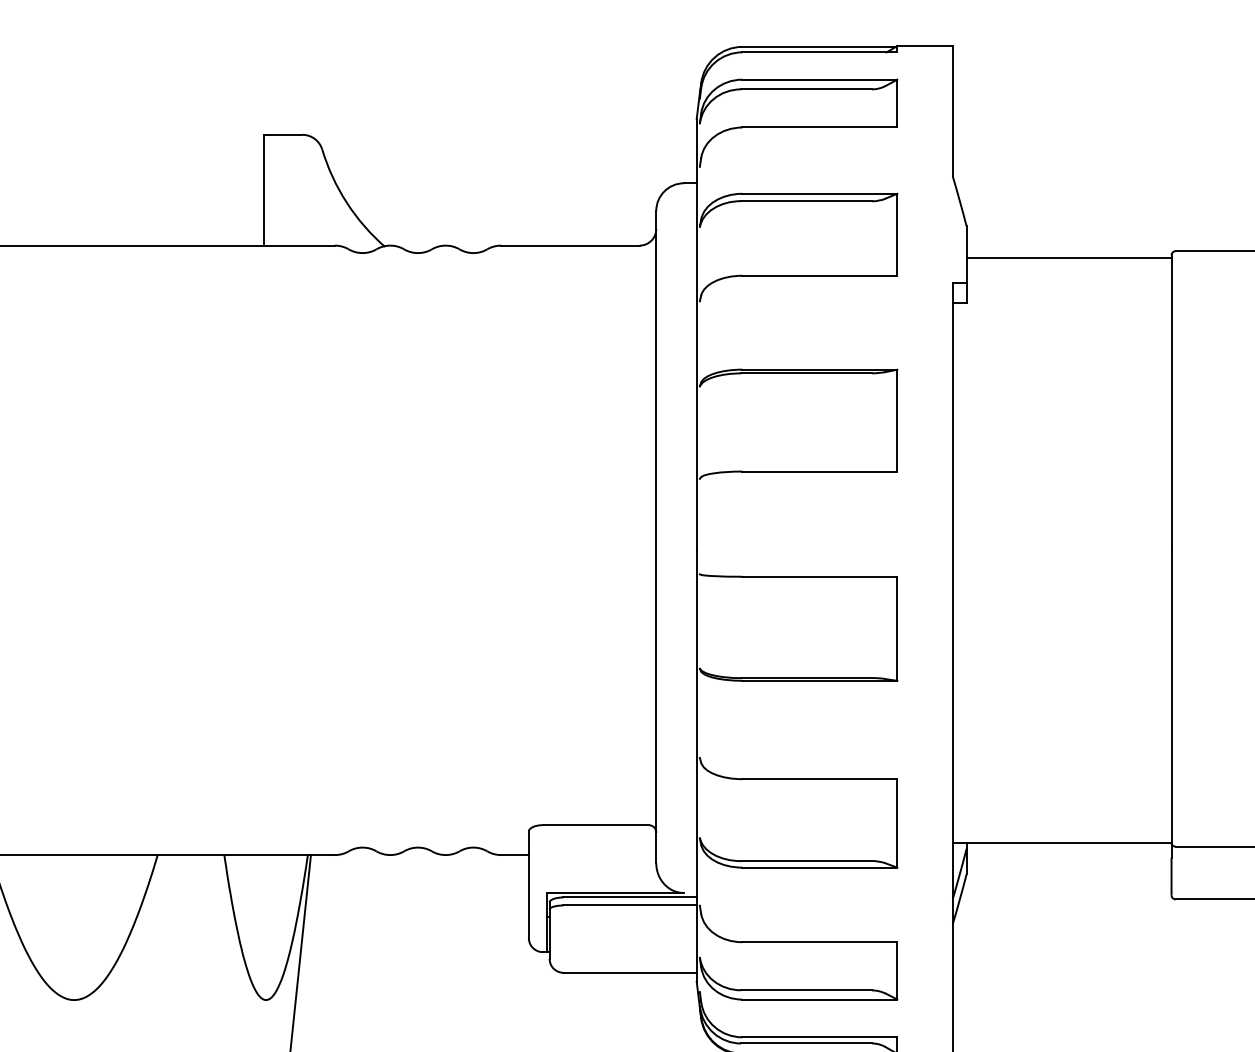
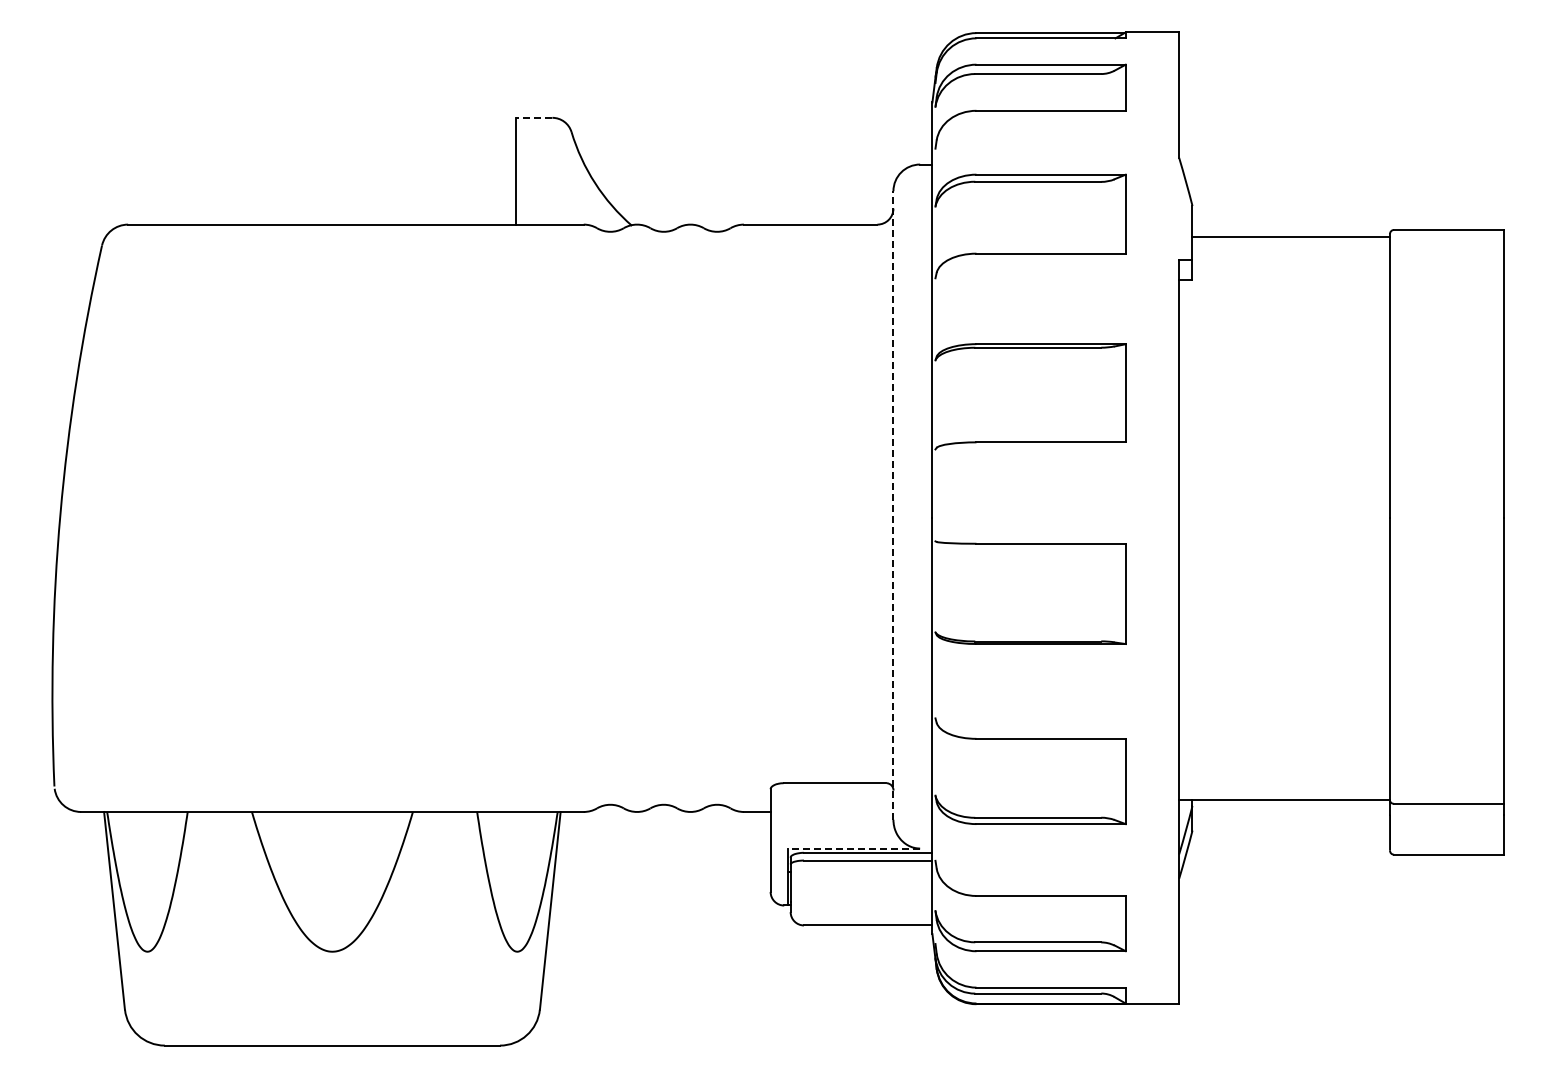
line: (282, 134) -> (533, 117), solid -> dashed
line: (656, 536) -> (893, 504), solid -> dashed
line: (614, 892) -> (853, 848), solid -> dashed

